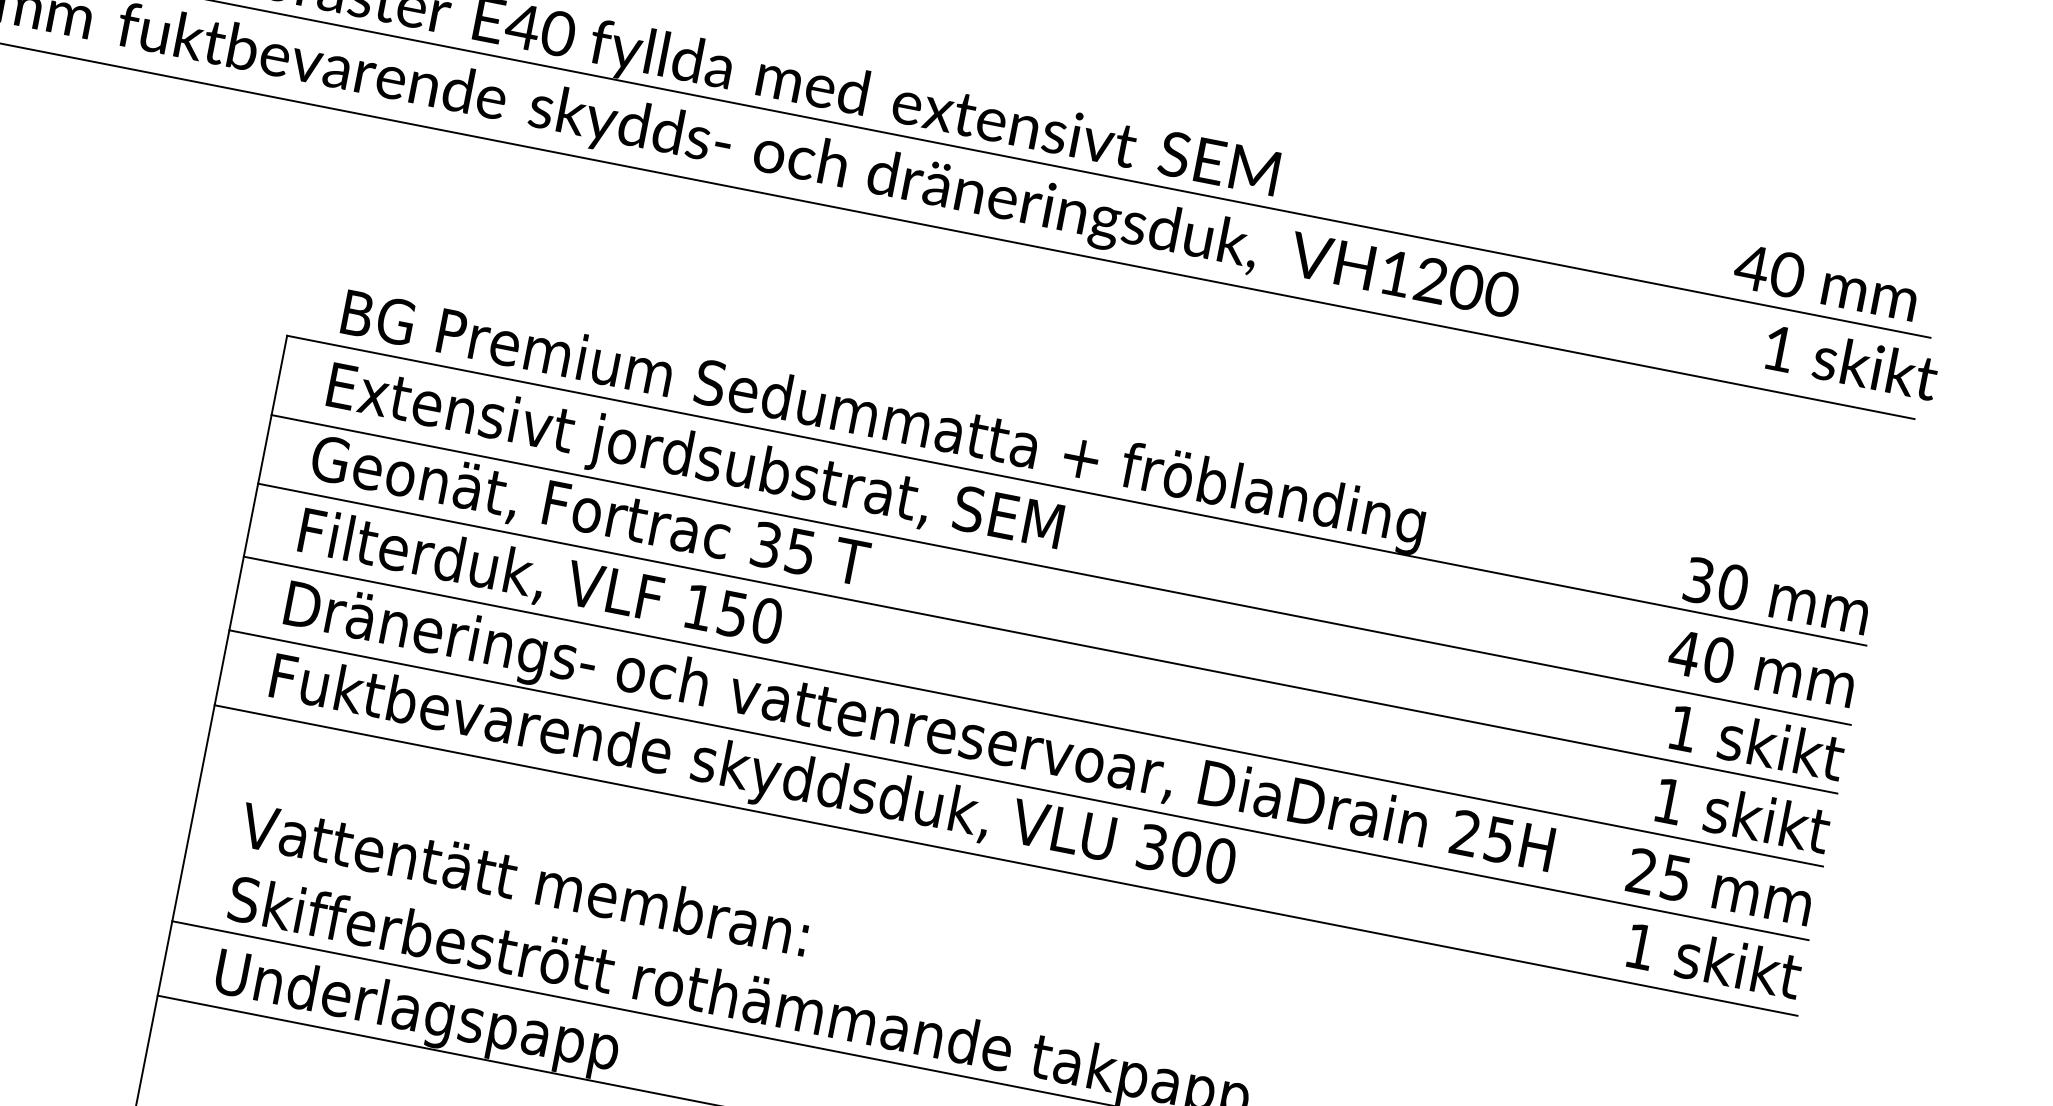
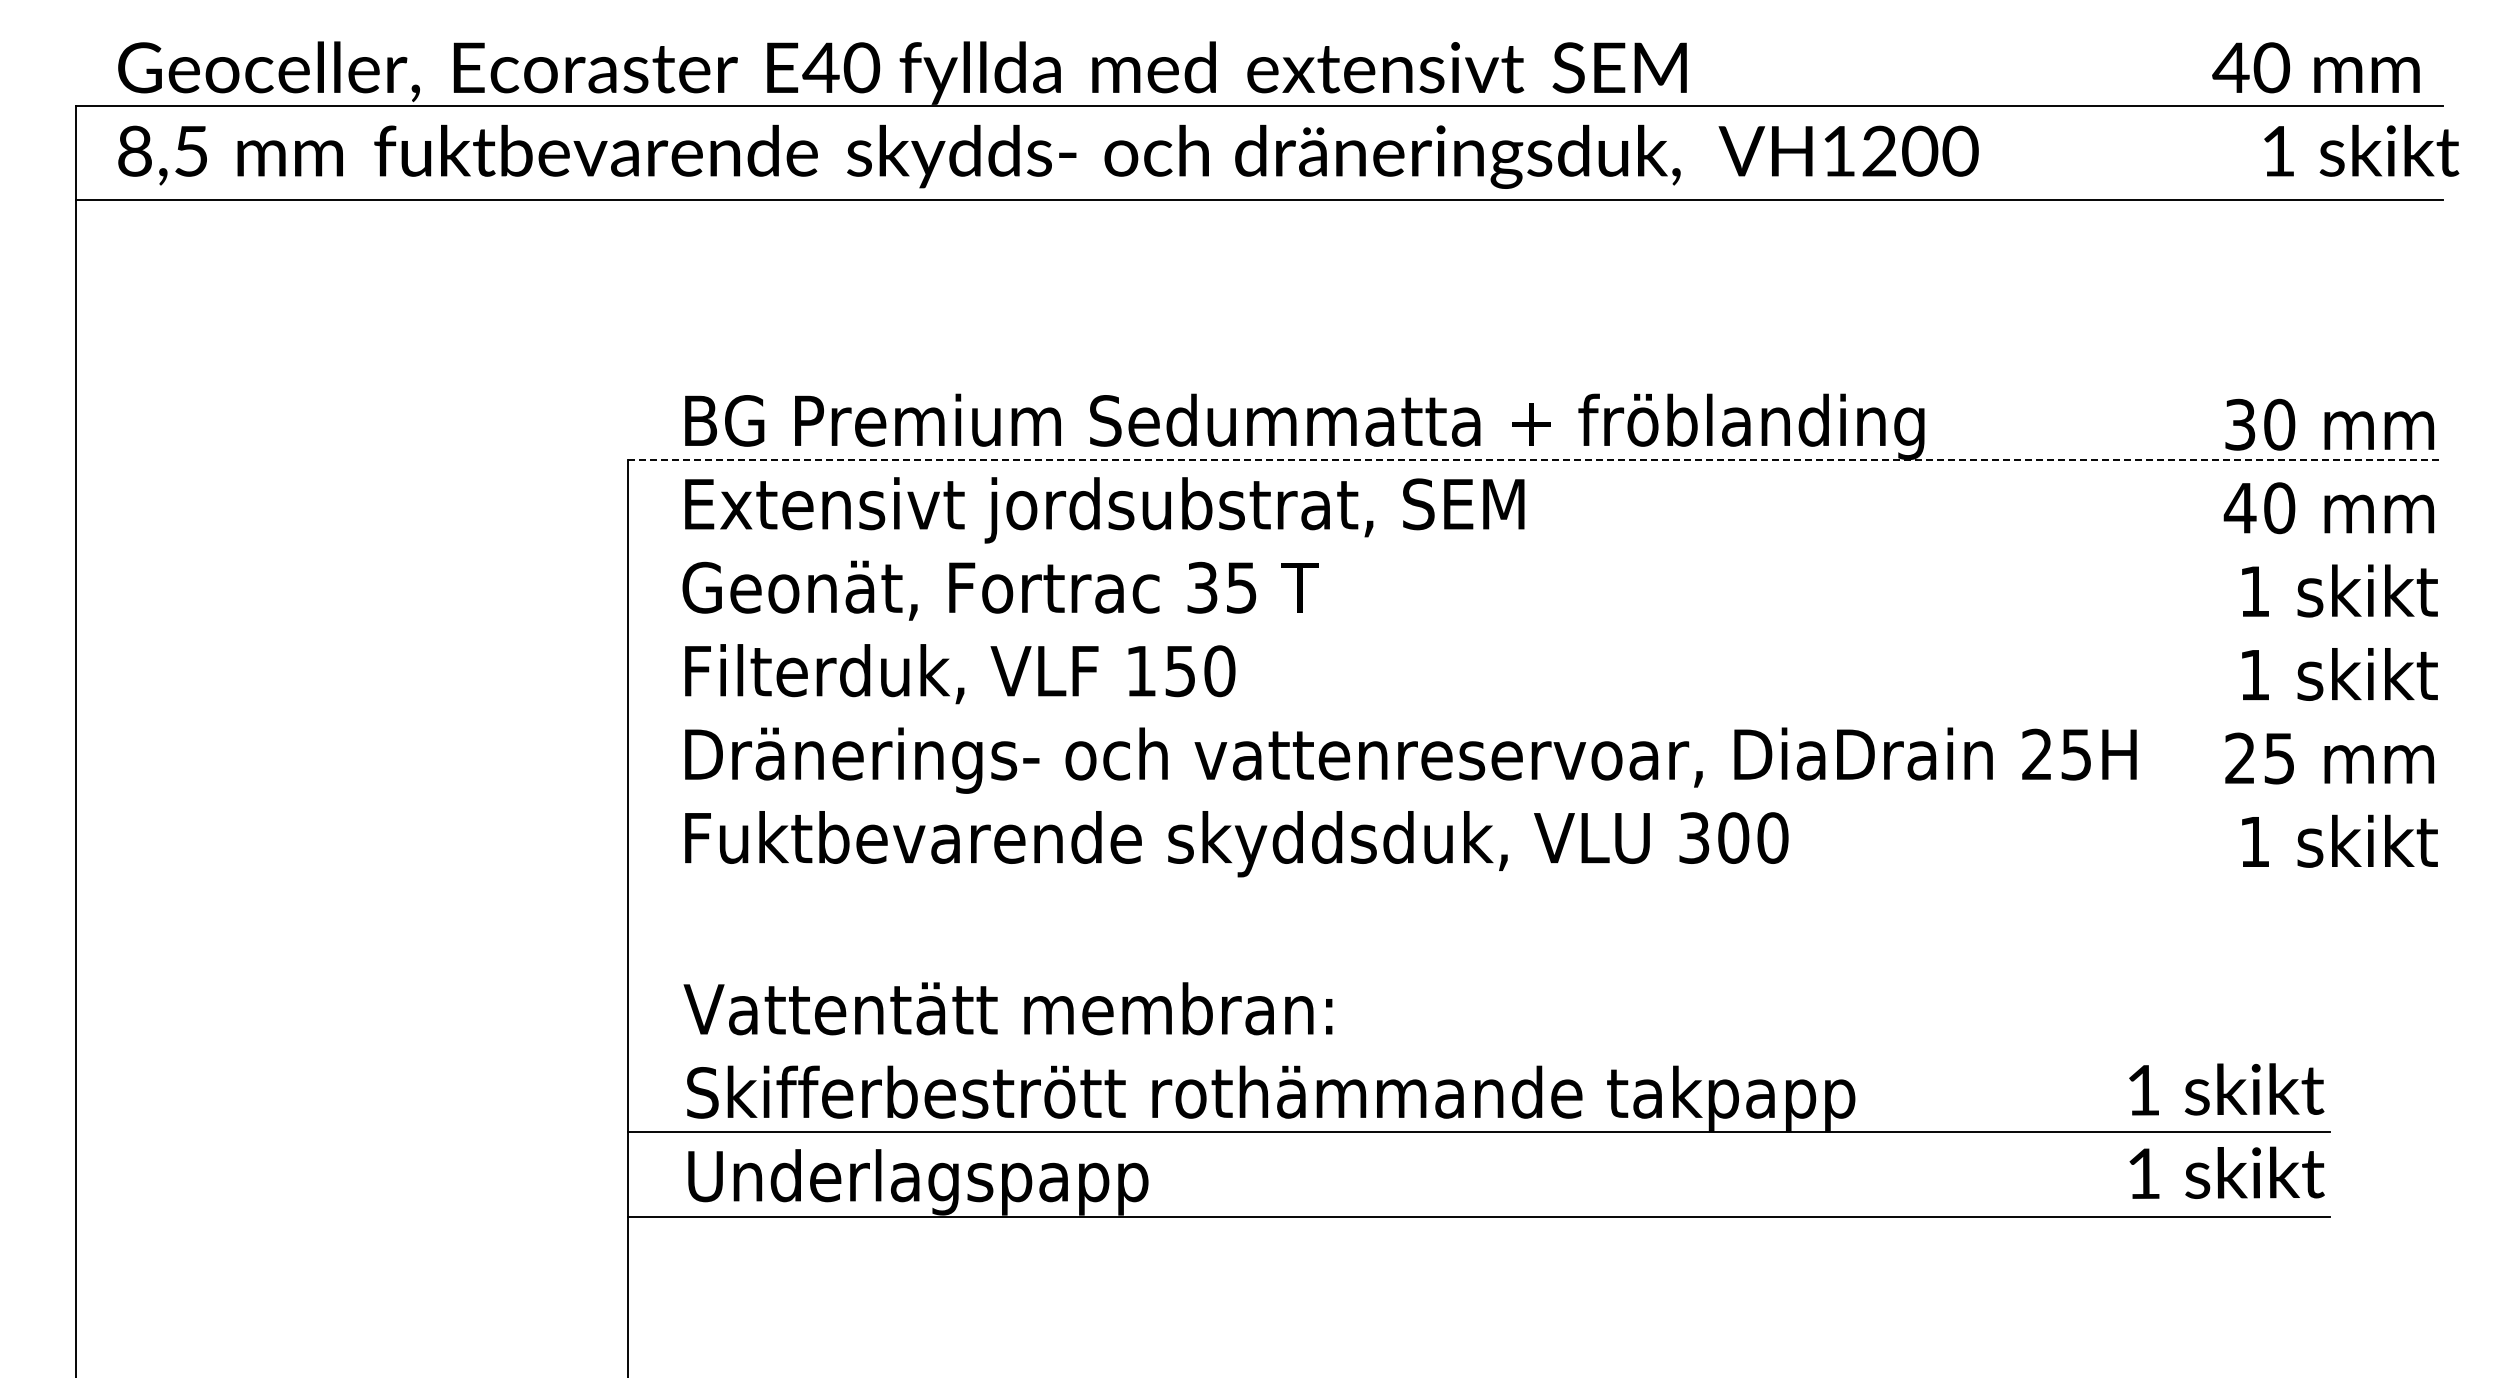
line: (1076, 490) -> (1533, 460), solid -> dashed
line: (1061, 570) -> (1533, 551), removed
line: (1047, 638) -> (1533, 629), removed
line: (1033, 711) -> (1533, 713), removed
line: (1018, 785) -> (1533, 798), removed
line: (1005, 860) -> (1535, 884), removed

